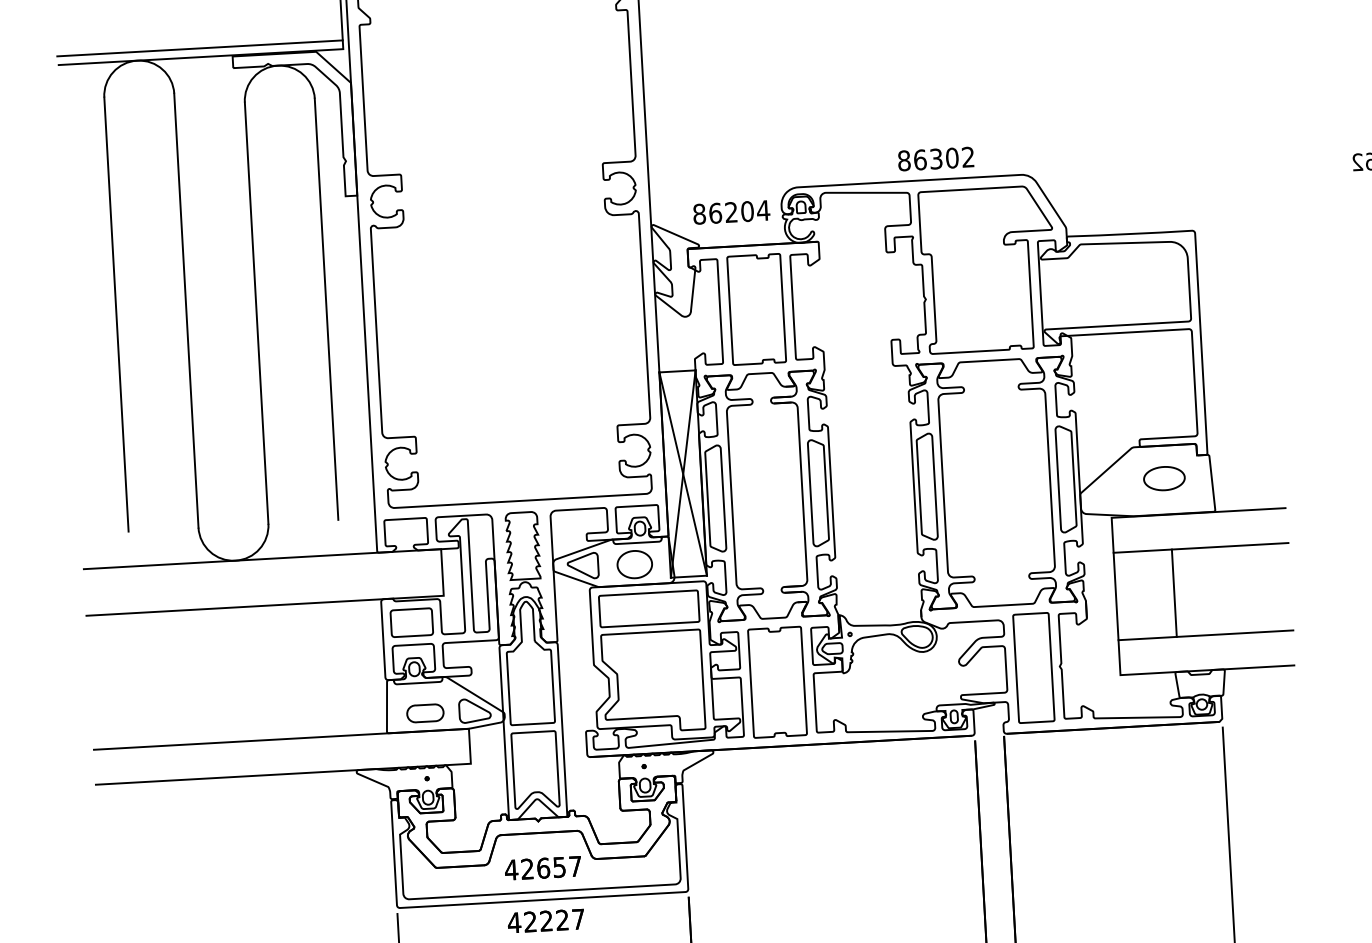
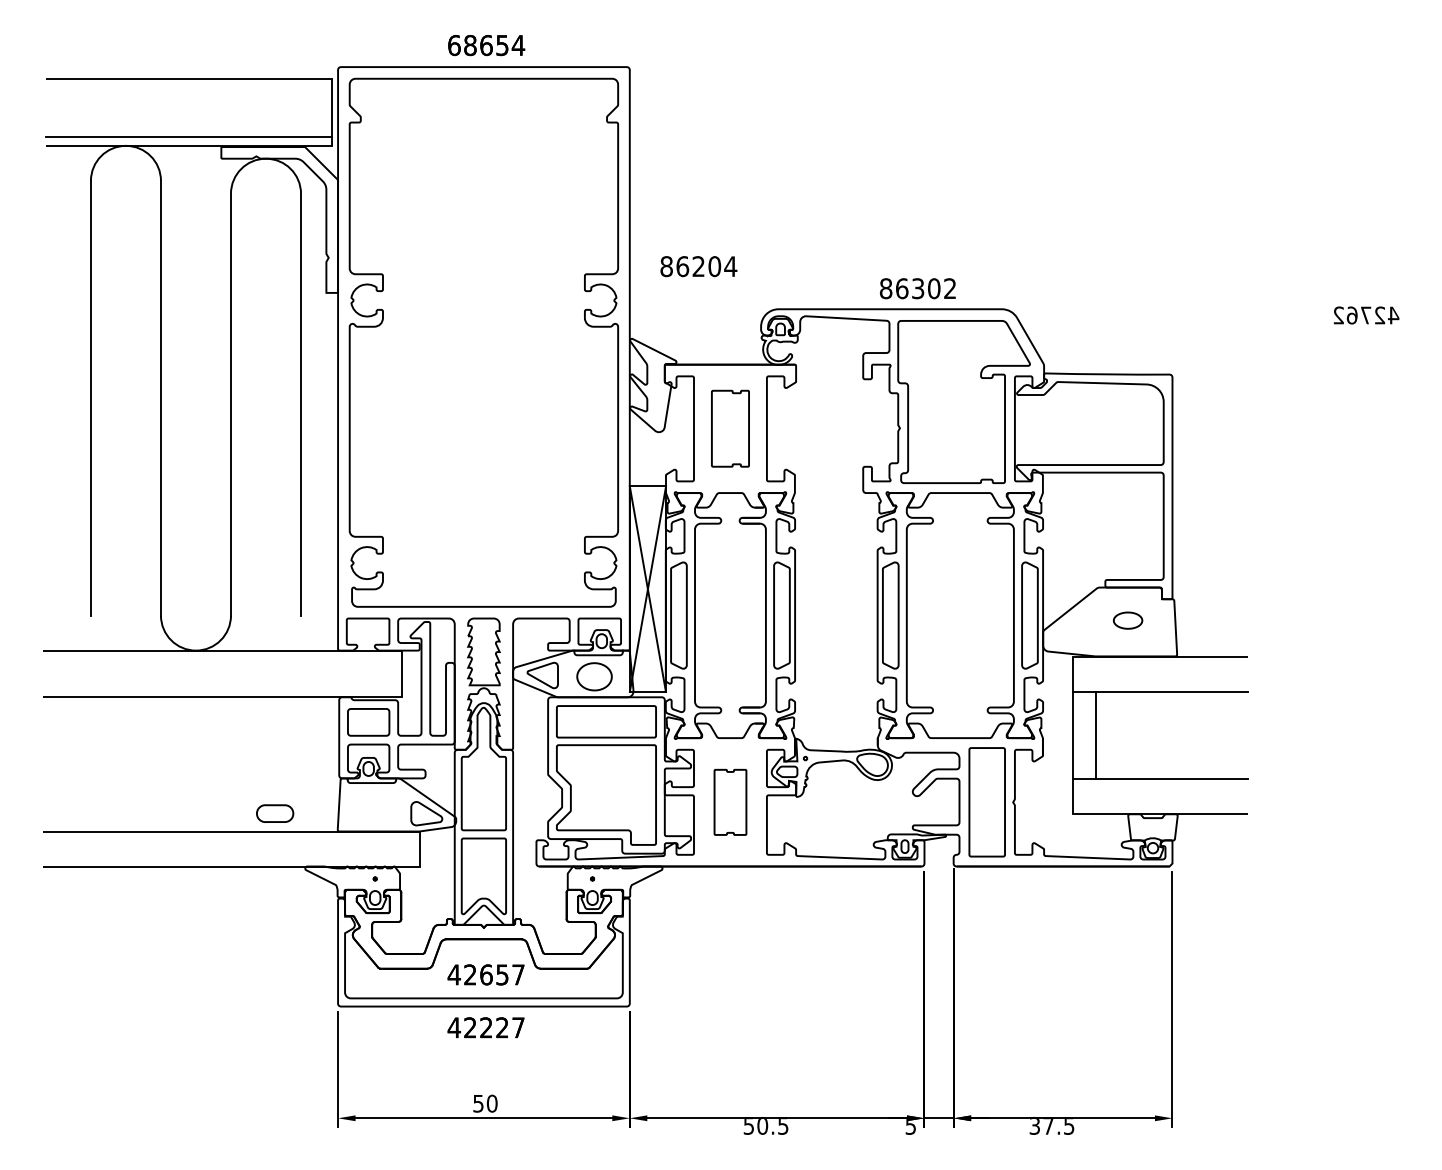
text: (731, 212) -> (698, 266), moved
part: (756, 309) -> (730, 428), size x0.7
part: (1163, 478) -> (1127, 620), size x0.7
line: (1174, 593) -> (1095, 735), moved
part: (777, 682) -> (730, 802), size x0.6
part: (425, 713) -> (275, 813), moved

